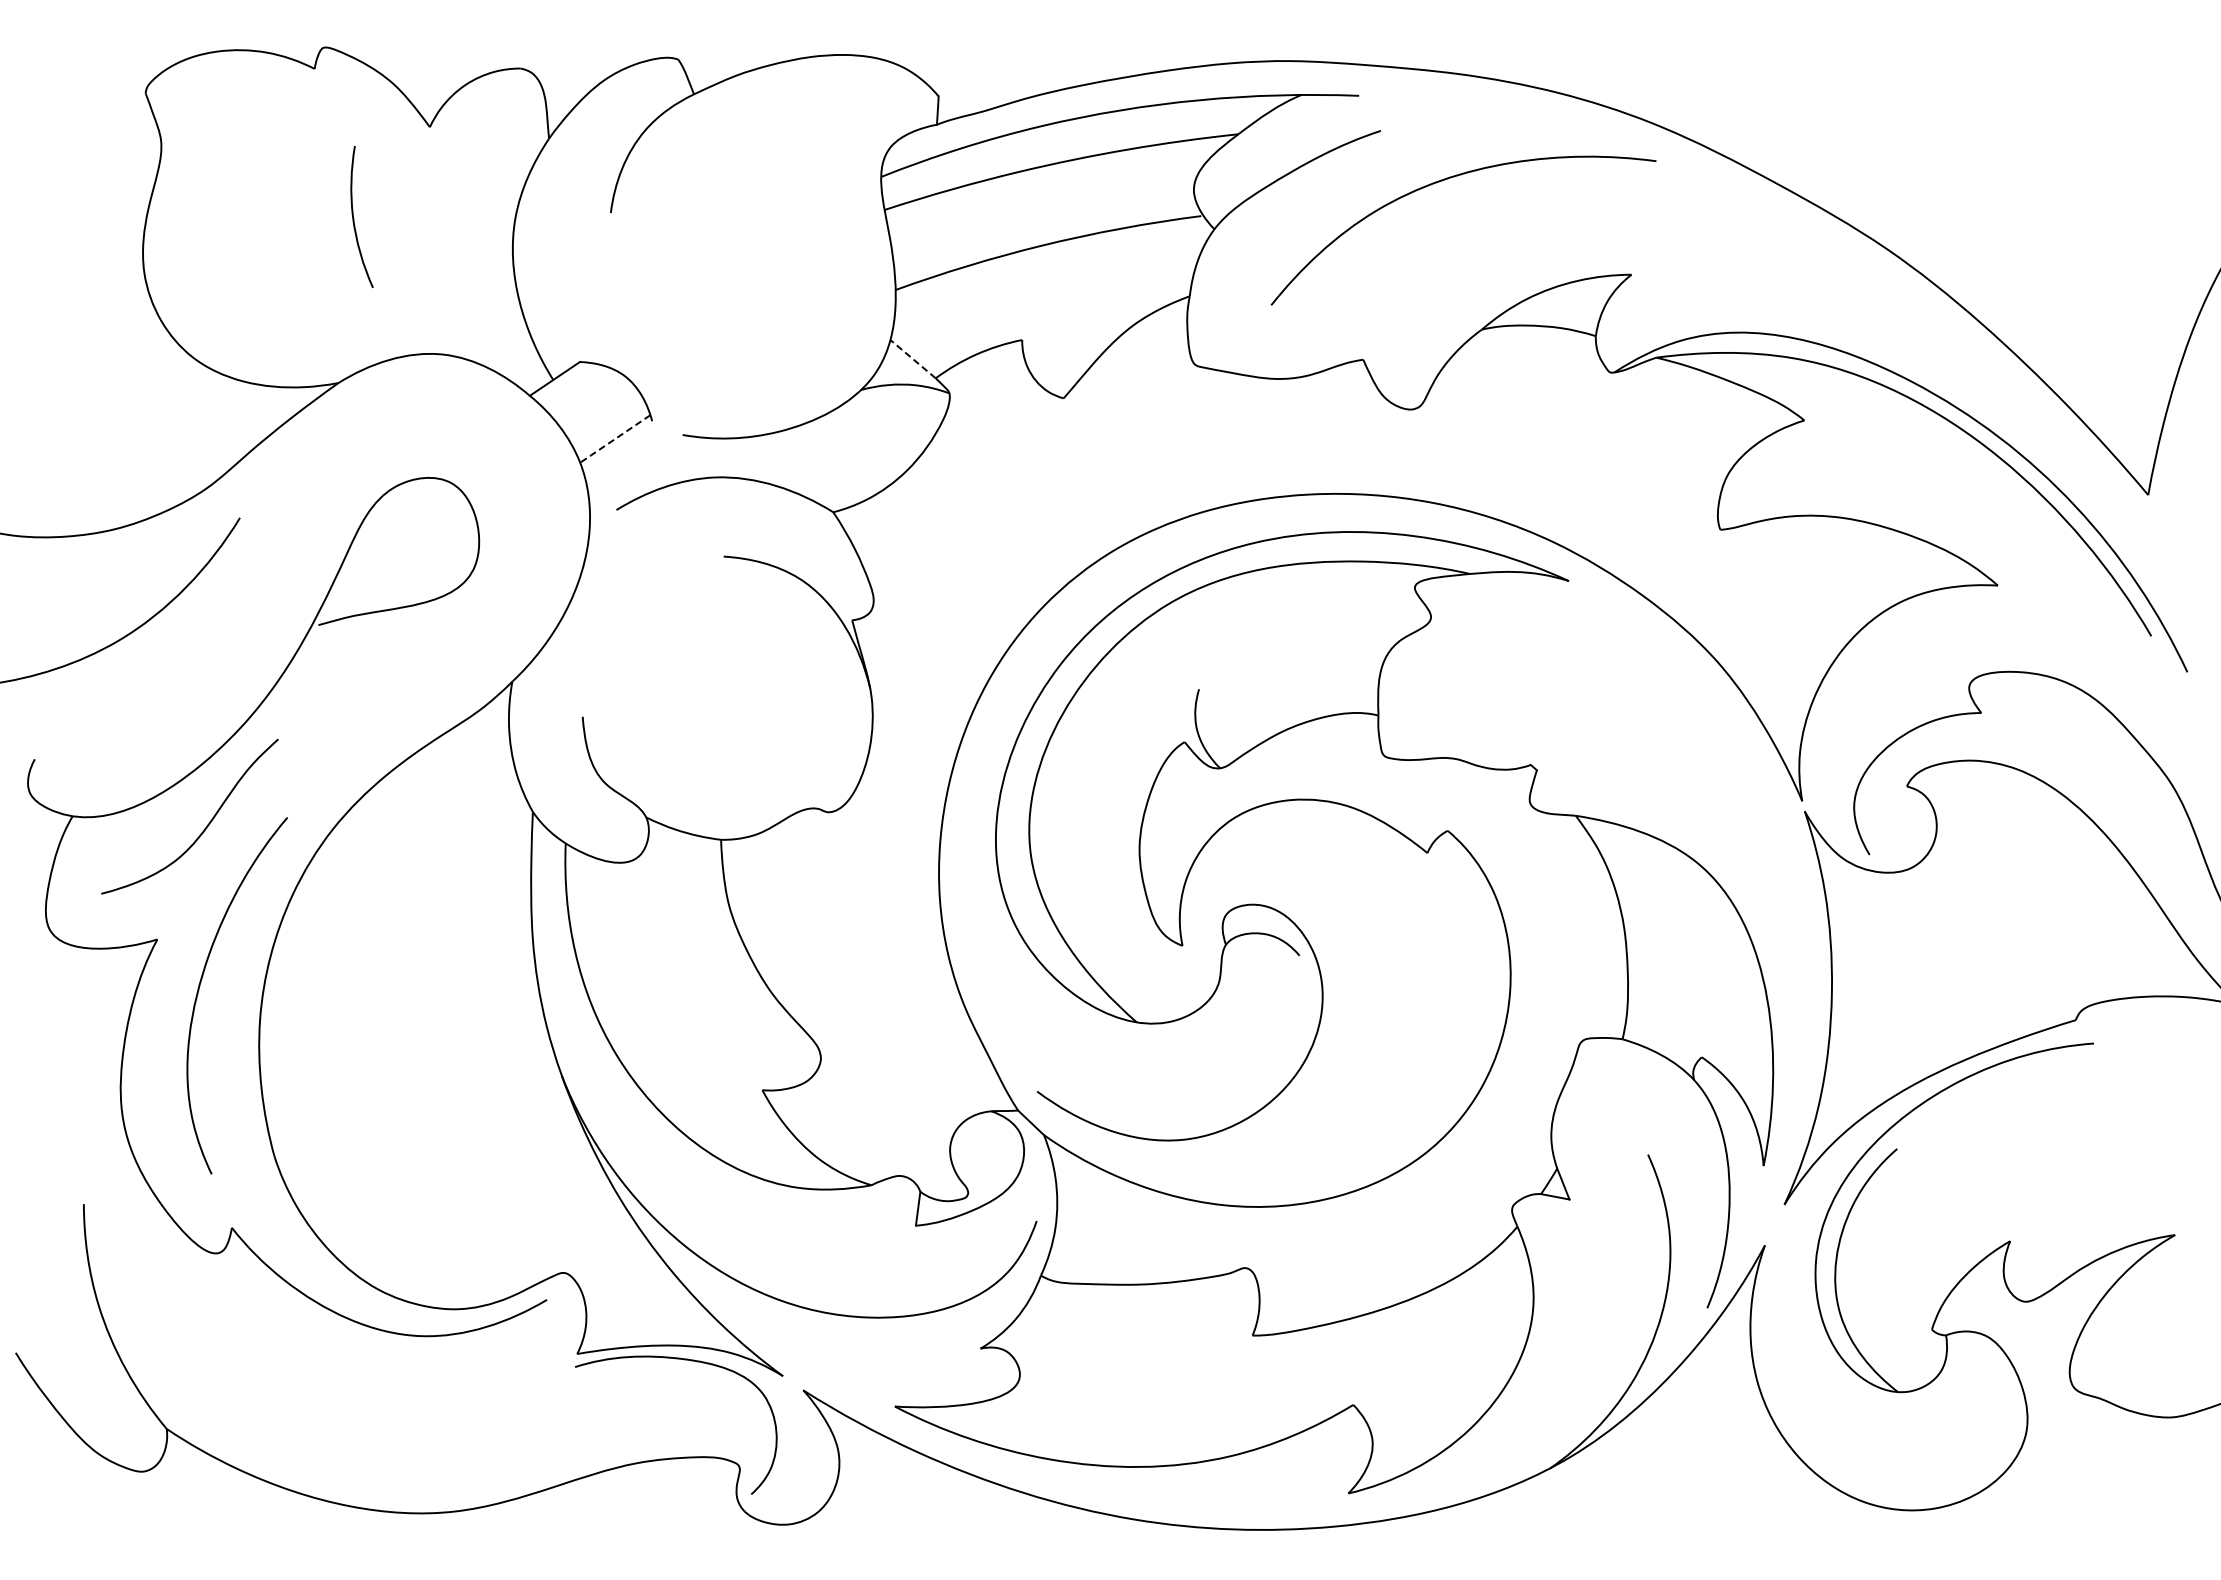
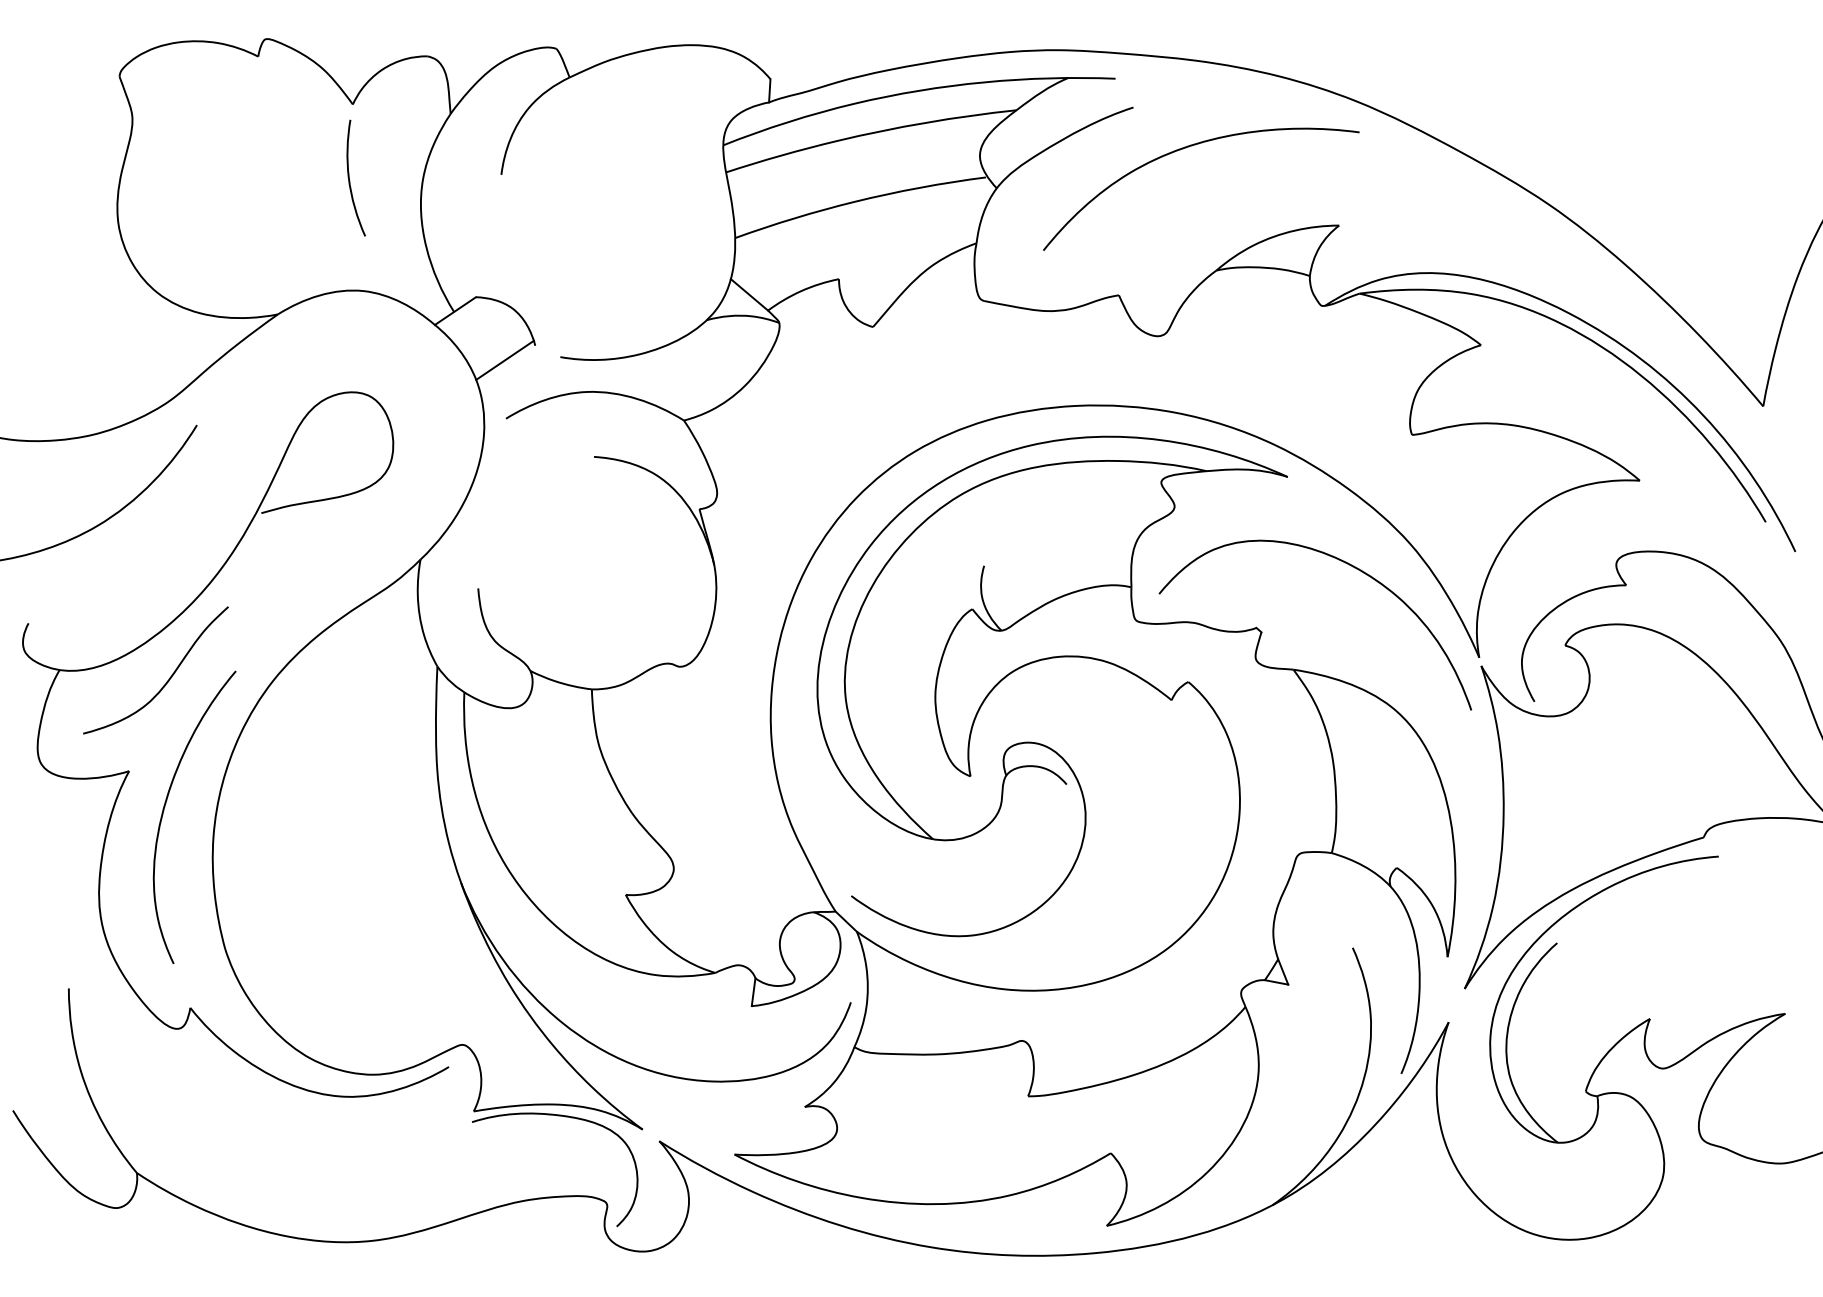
curve: (354, 218) -> (350, 179), moved
line: (913, 359) -> (749, 295), dashed -> solid
line: (614, 439) -> (504, 360), dashed -> solid
curve: (1639, 686) -> (1345, 563), added

